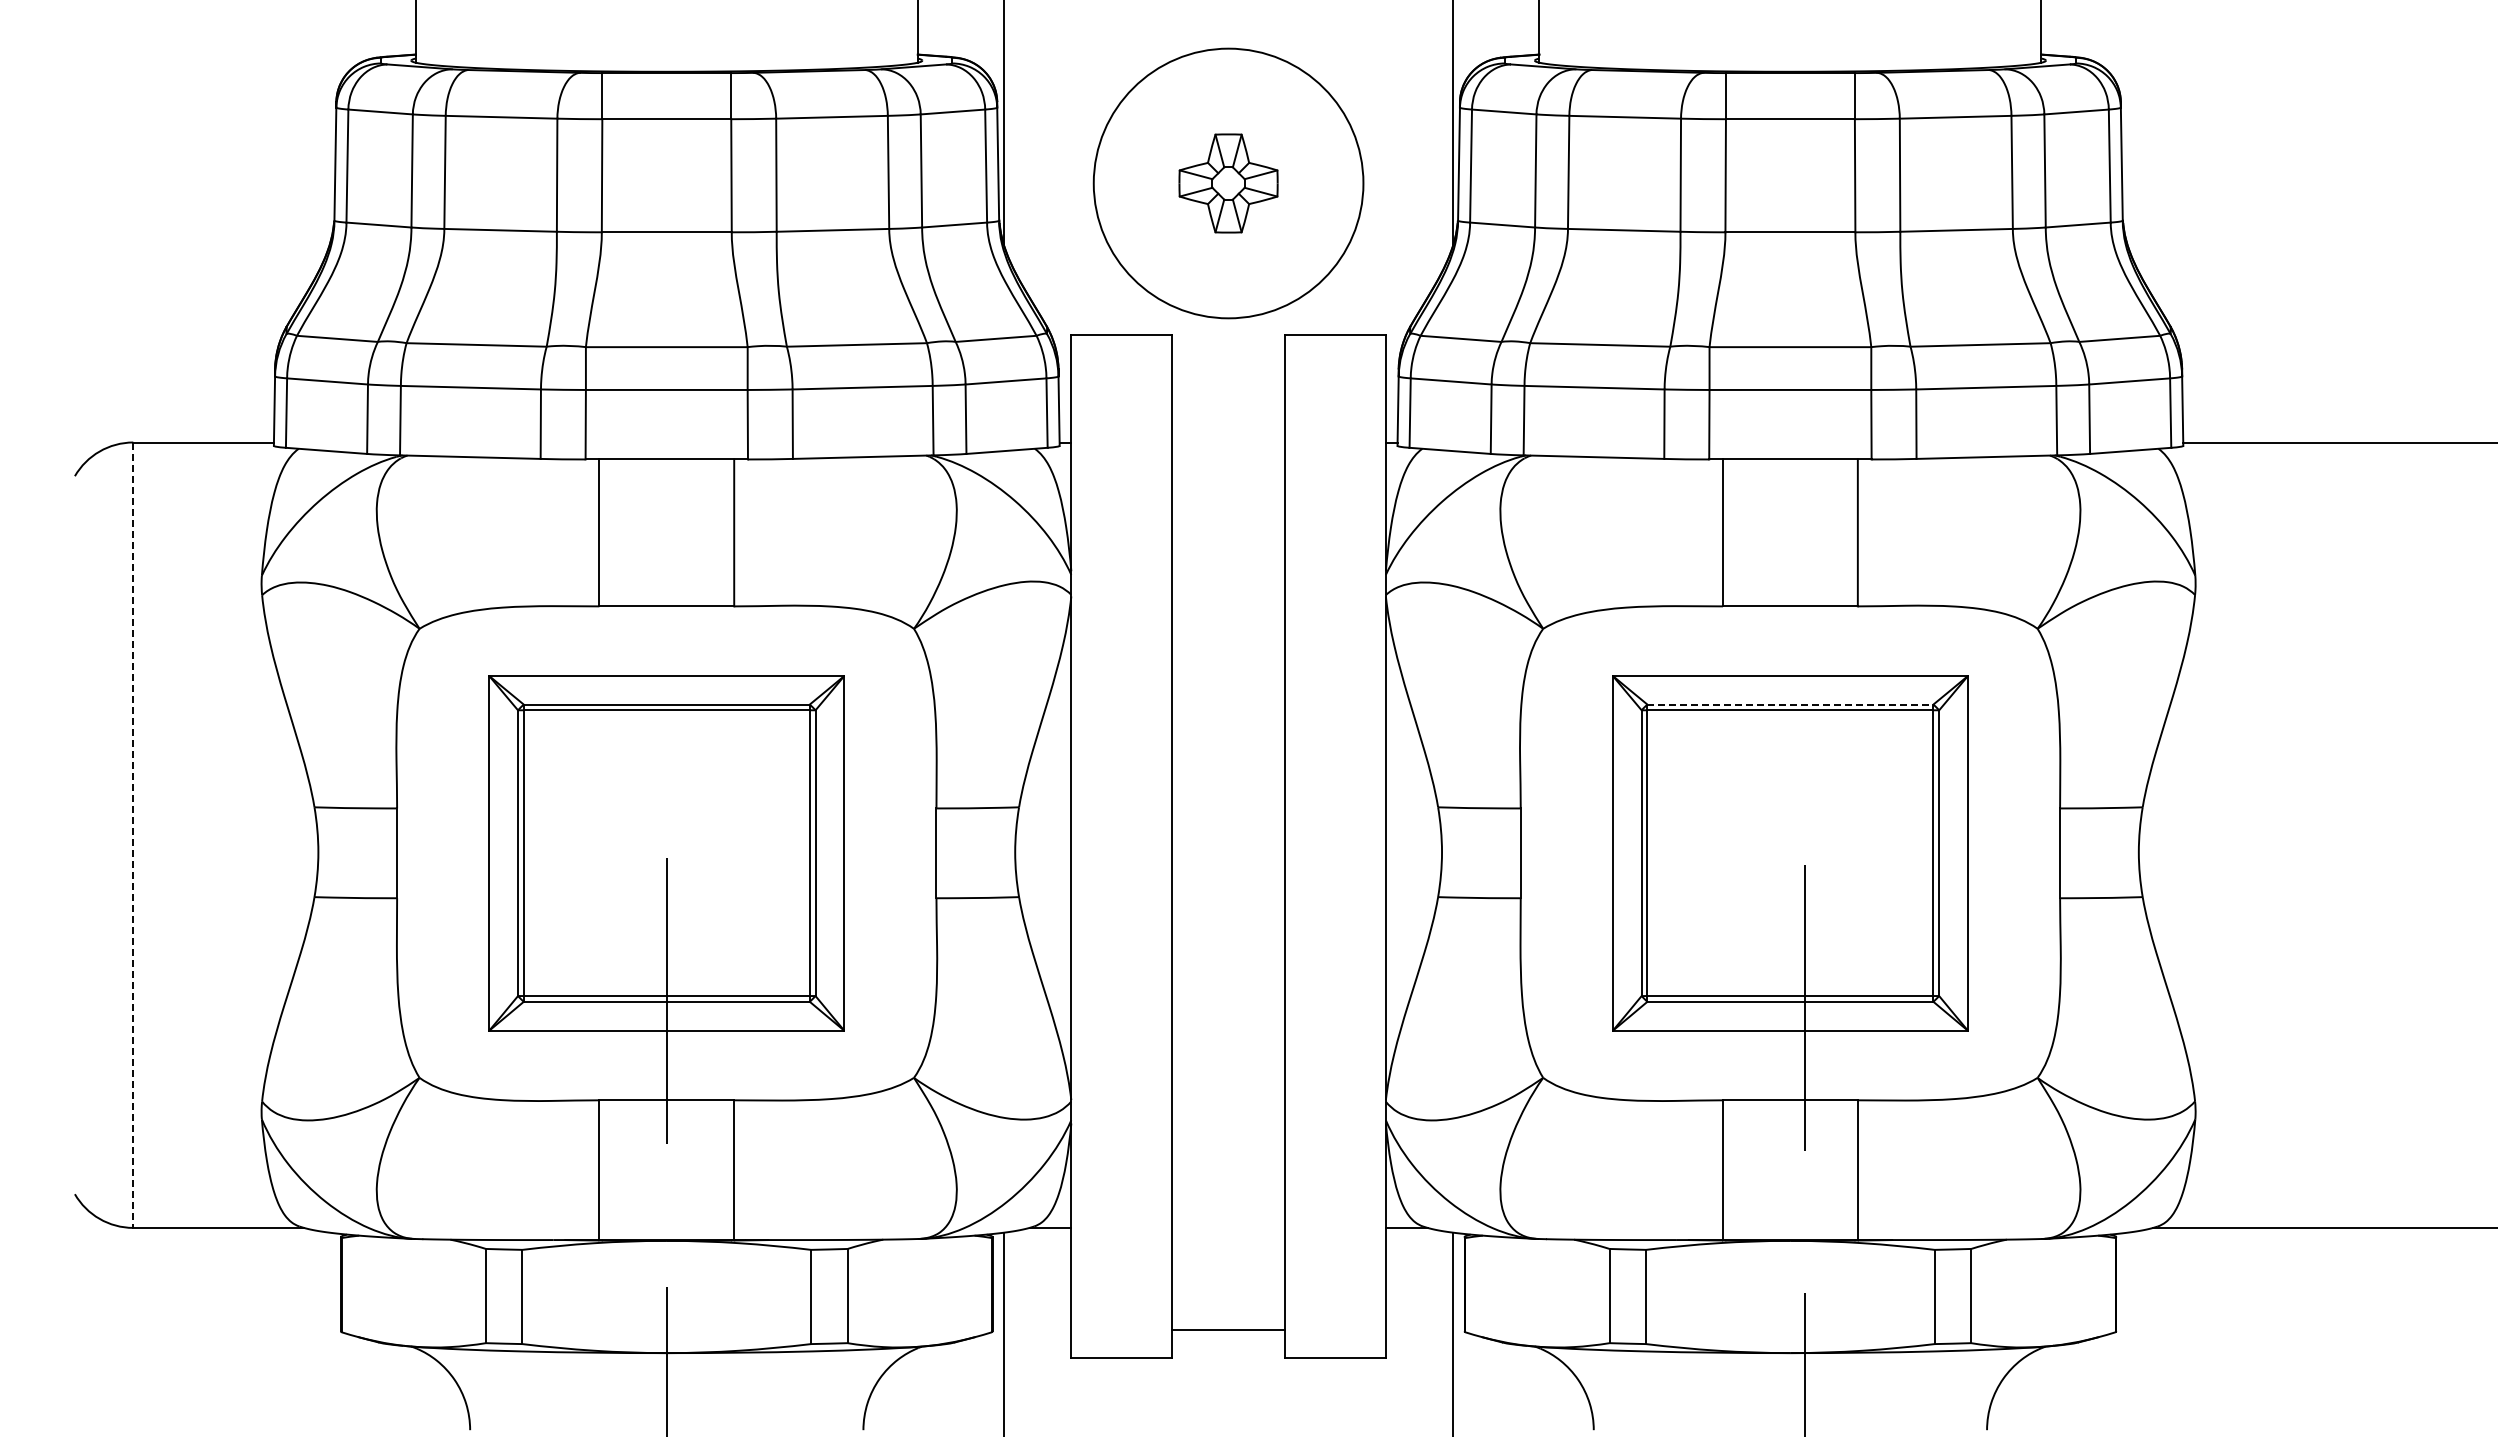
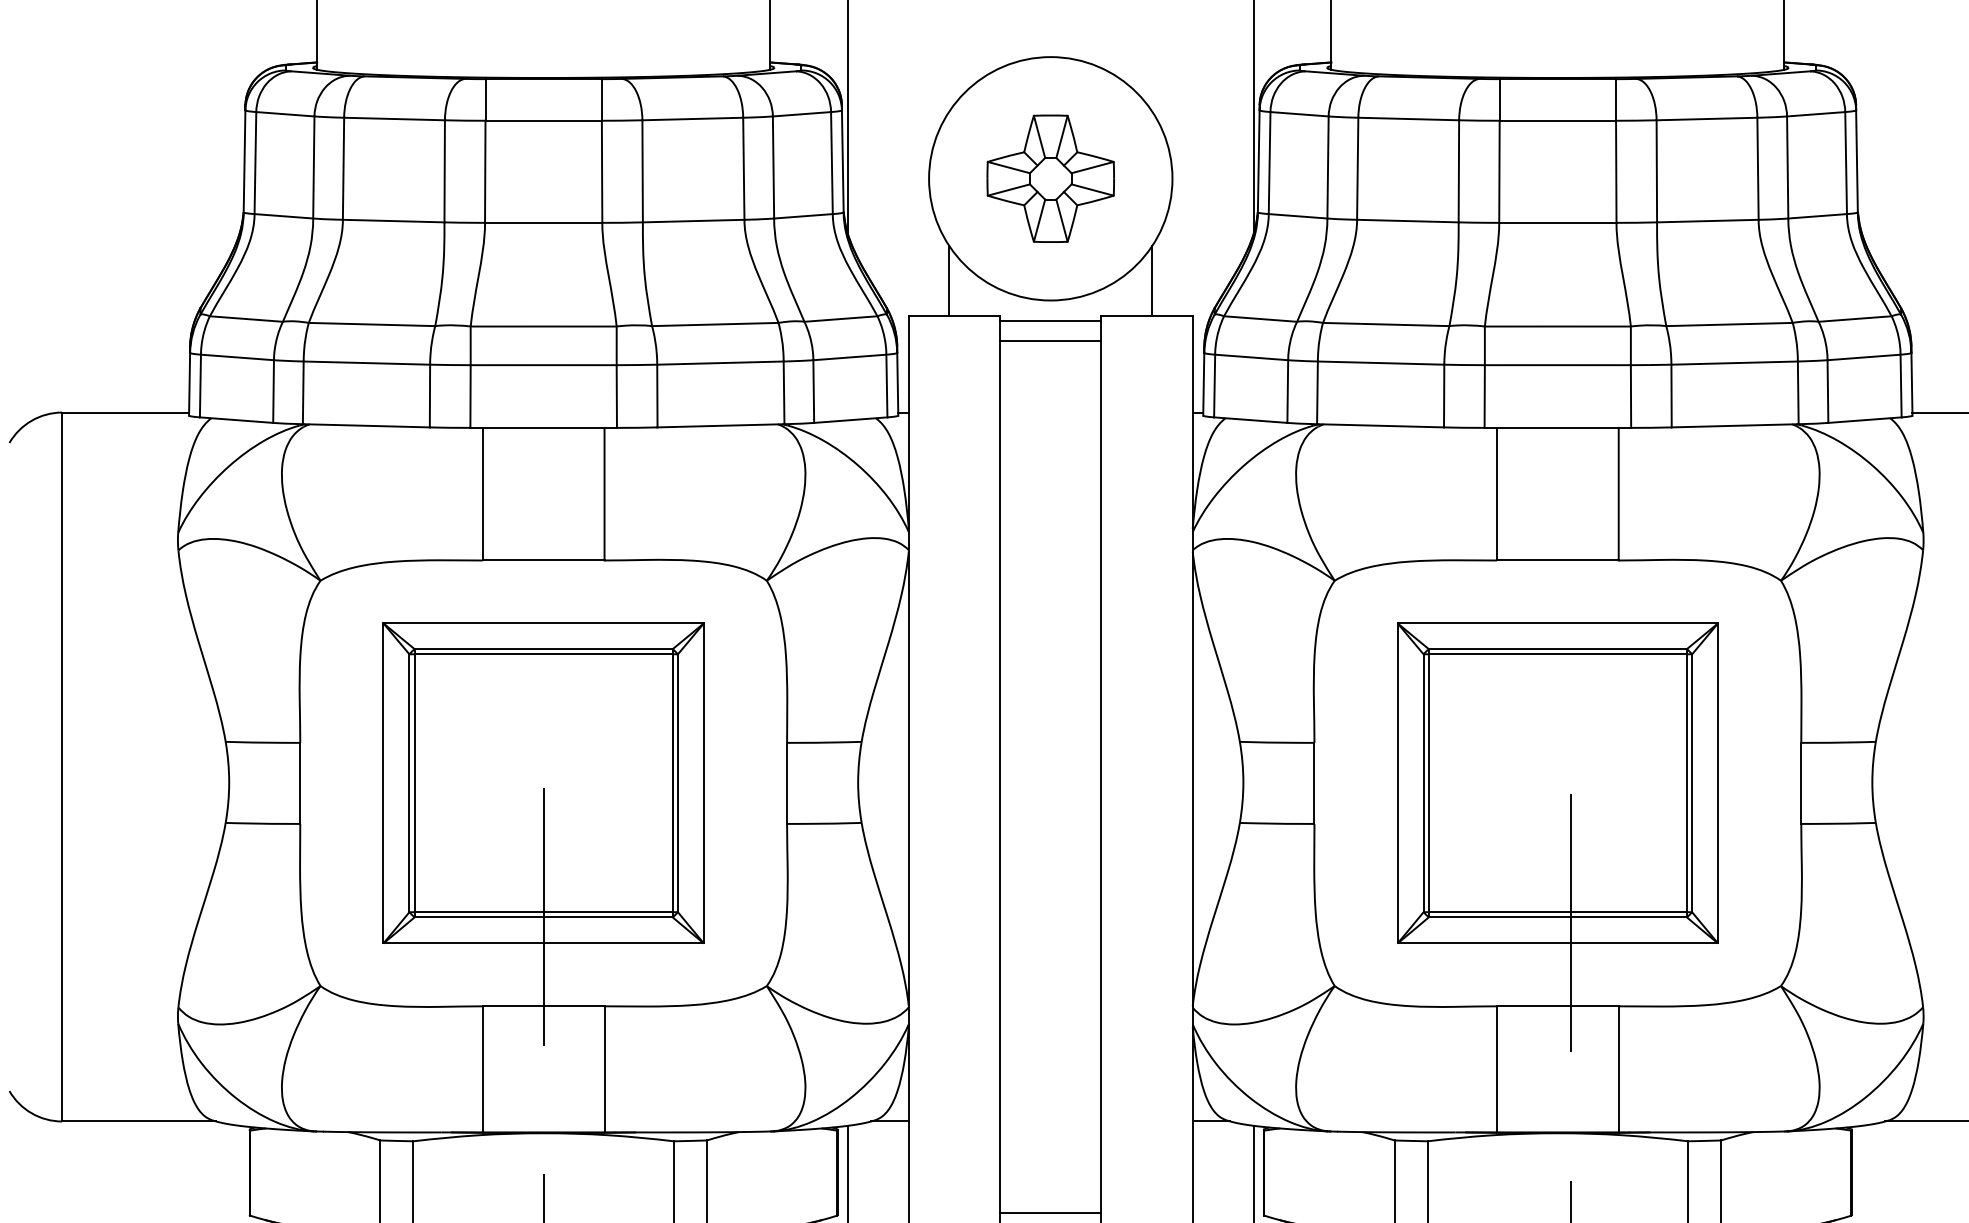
part: (1228, 183) -> (1050, 178), size x1.43
line: (1116, 296) -> (949, 280), added
line: (1340, 296) -> (1151, 280), added
line: (1228, 340) -> (1050, 320), added
line: (1228, 363) -> (1050, 341), added
line: (1790, 704) -> (1557, 649), dashed -> solid
line: (133, 835) -> (62, 767), dashed -> solid

